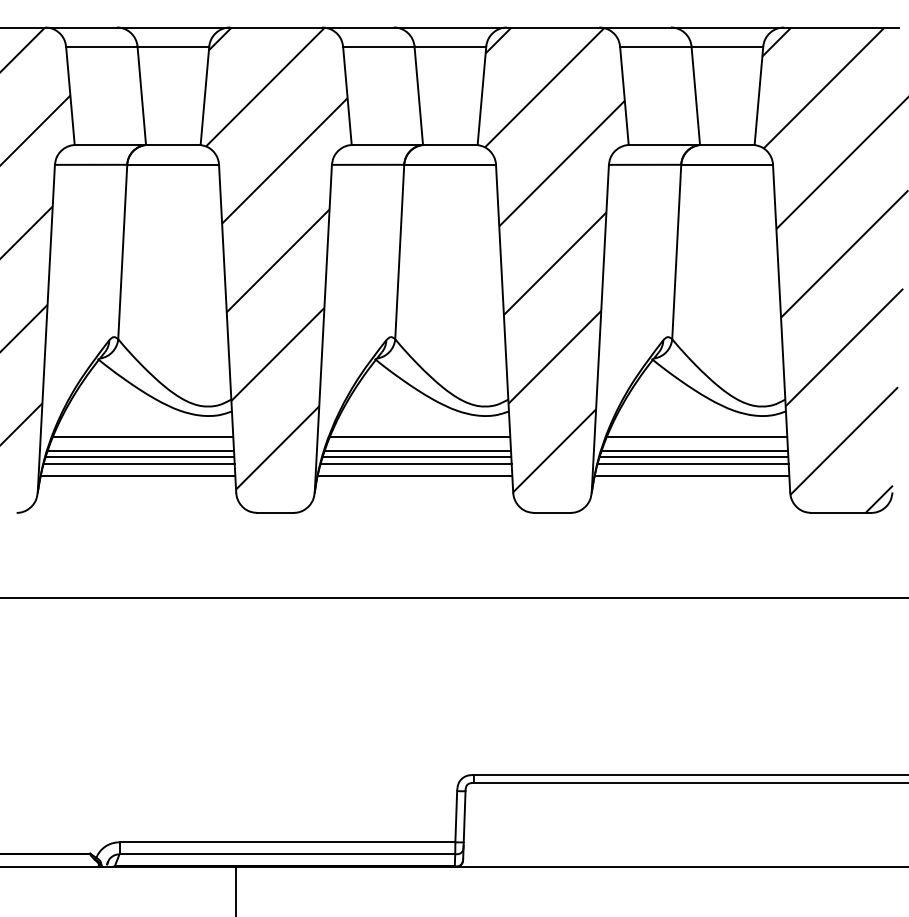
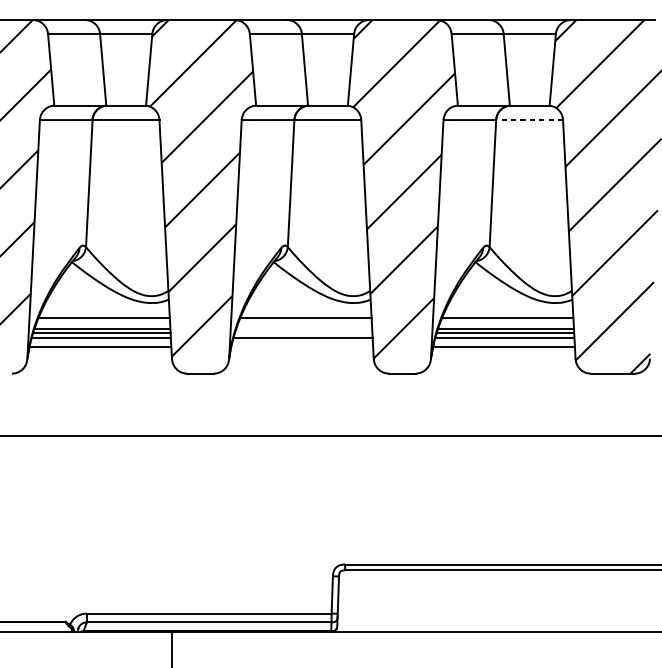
line: (727, 164) -> (529, 119), solid -> dashed
line: (417, 451) -> (304, 328), removed
line: (416, 456) -> (303, 332), removed
line: (415, 475) -> (302, 346), removed

